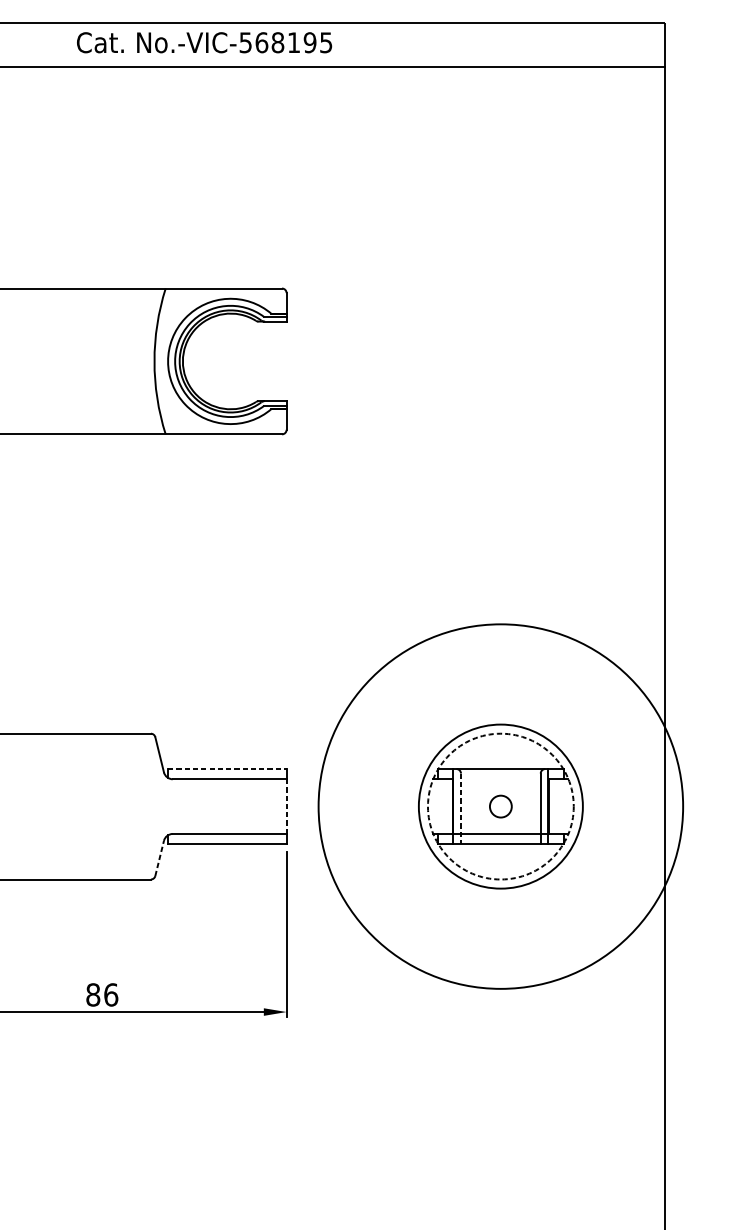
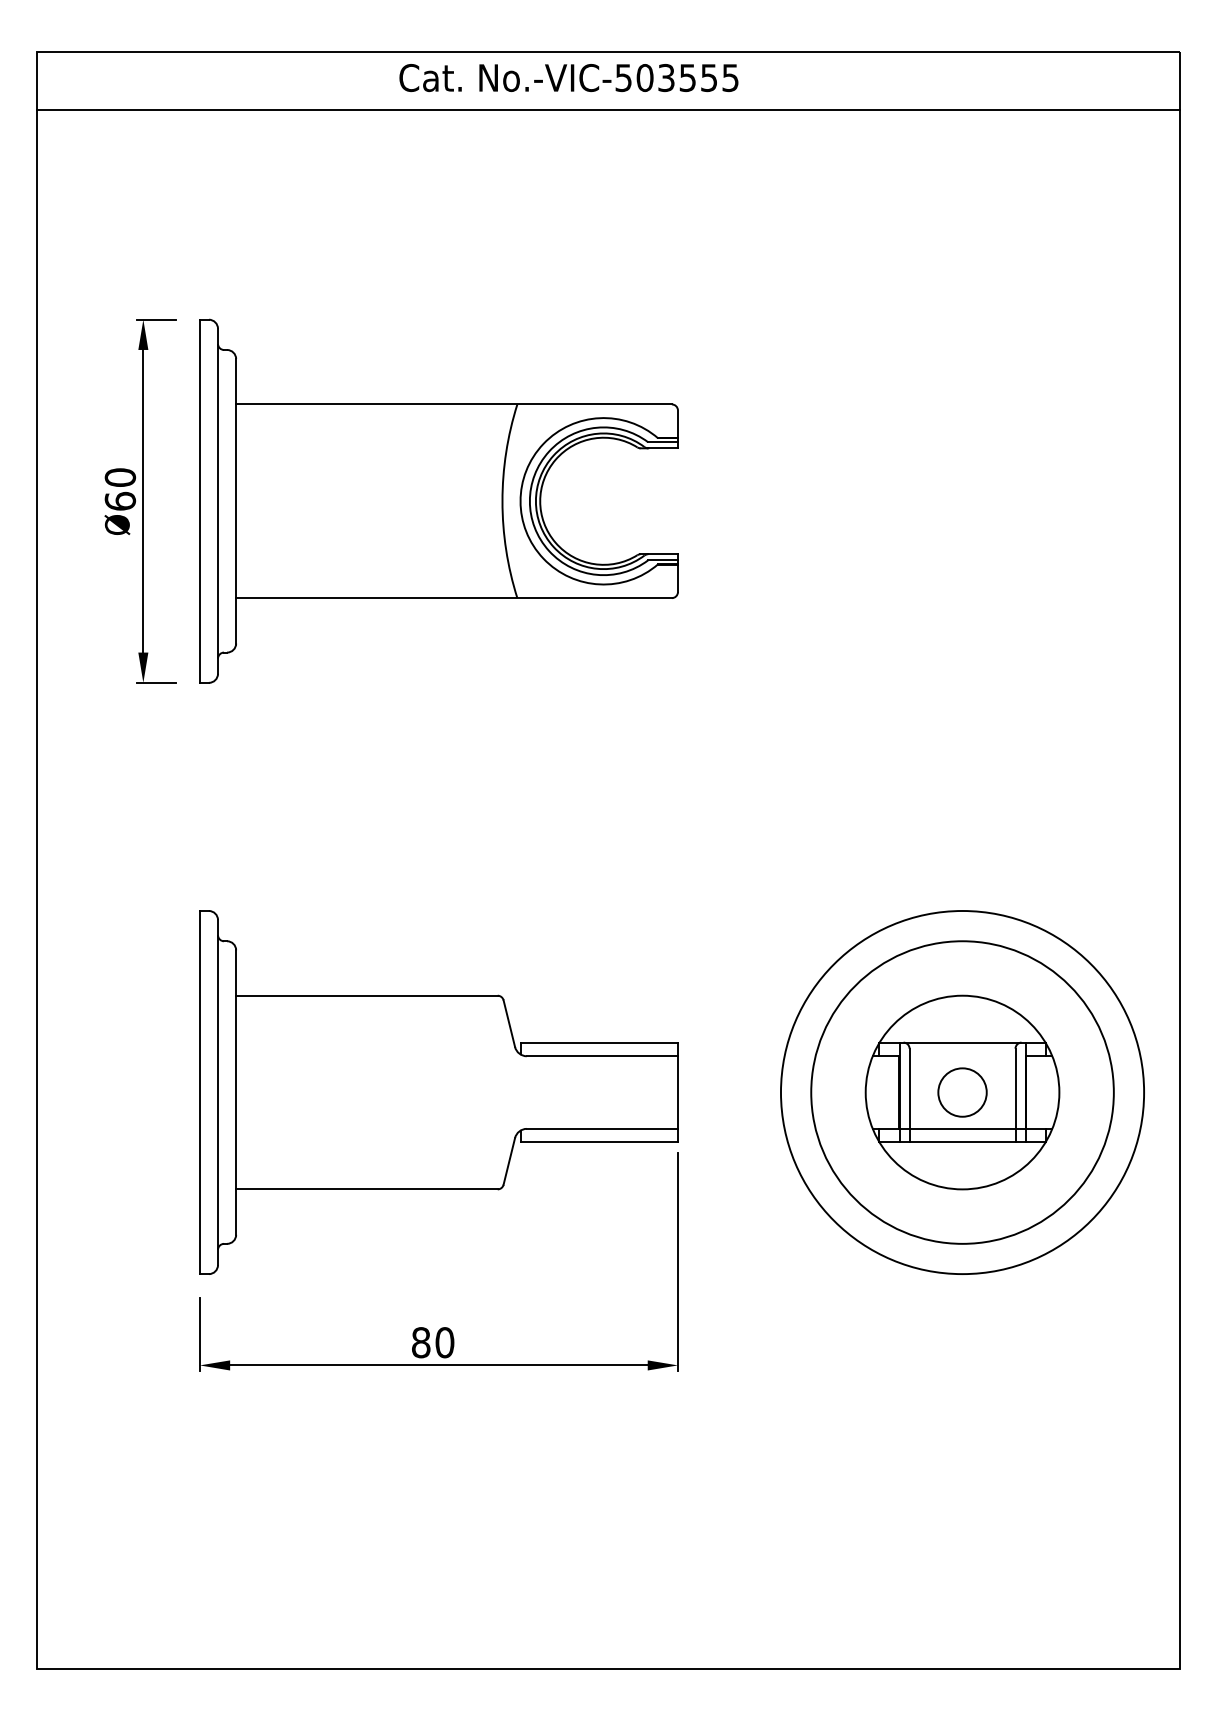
text: (285, 43) -> (676, 78), No.-VIC-568195 -> No.-VIC-503555
line: (227, 768) -> (599, 1042), dashed -> solid
line: (286, 806) -> (677, 1092), dashed -> solid
circle: (500, 806) -> (962, 1092), dashed -> solid
circle: (500, 806) -> (962, 1092), size x0.62
circle: (500, 806) -> (962, 1092), size x1.67
circle: (500, 806) -> (962, 1092), size x1.67
line: (460, 808) -> (909, 1095), dashed -> solid
line: (159, 857) -> (509, 1160), dashed -> solid
text: (110, 994) -> (444, 1342), 86 -> 80

